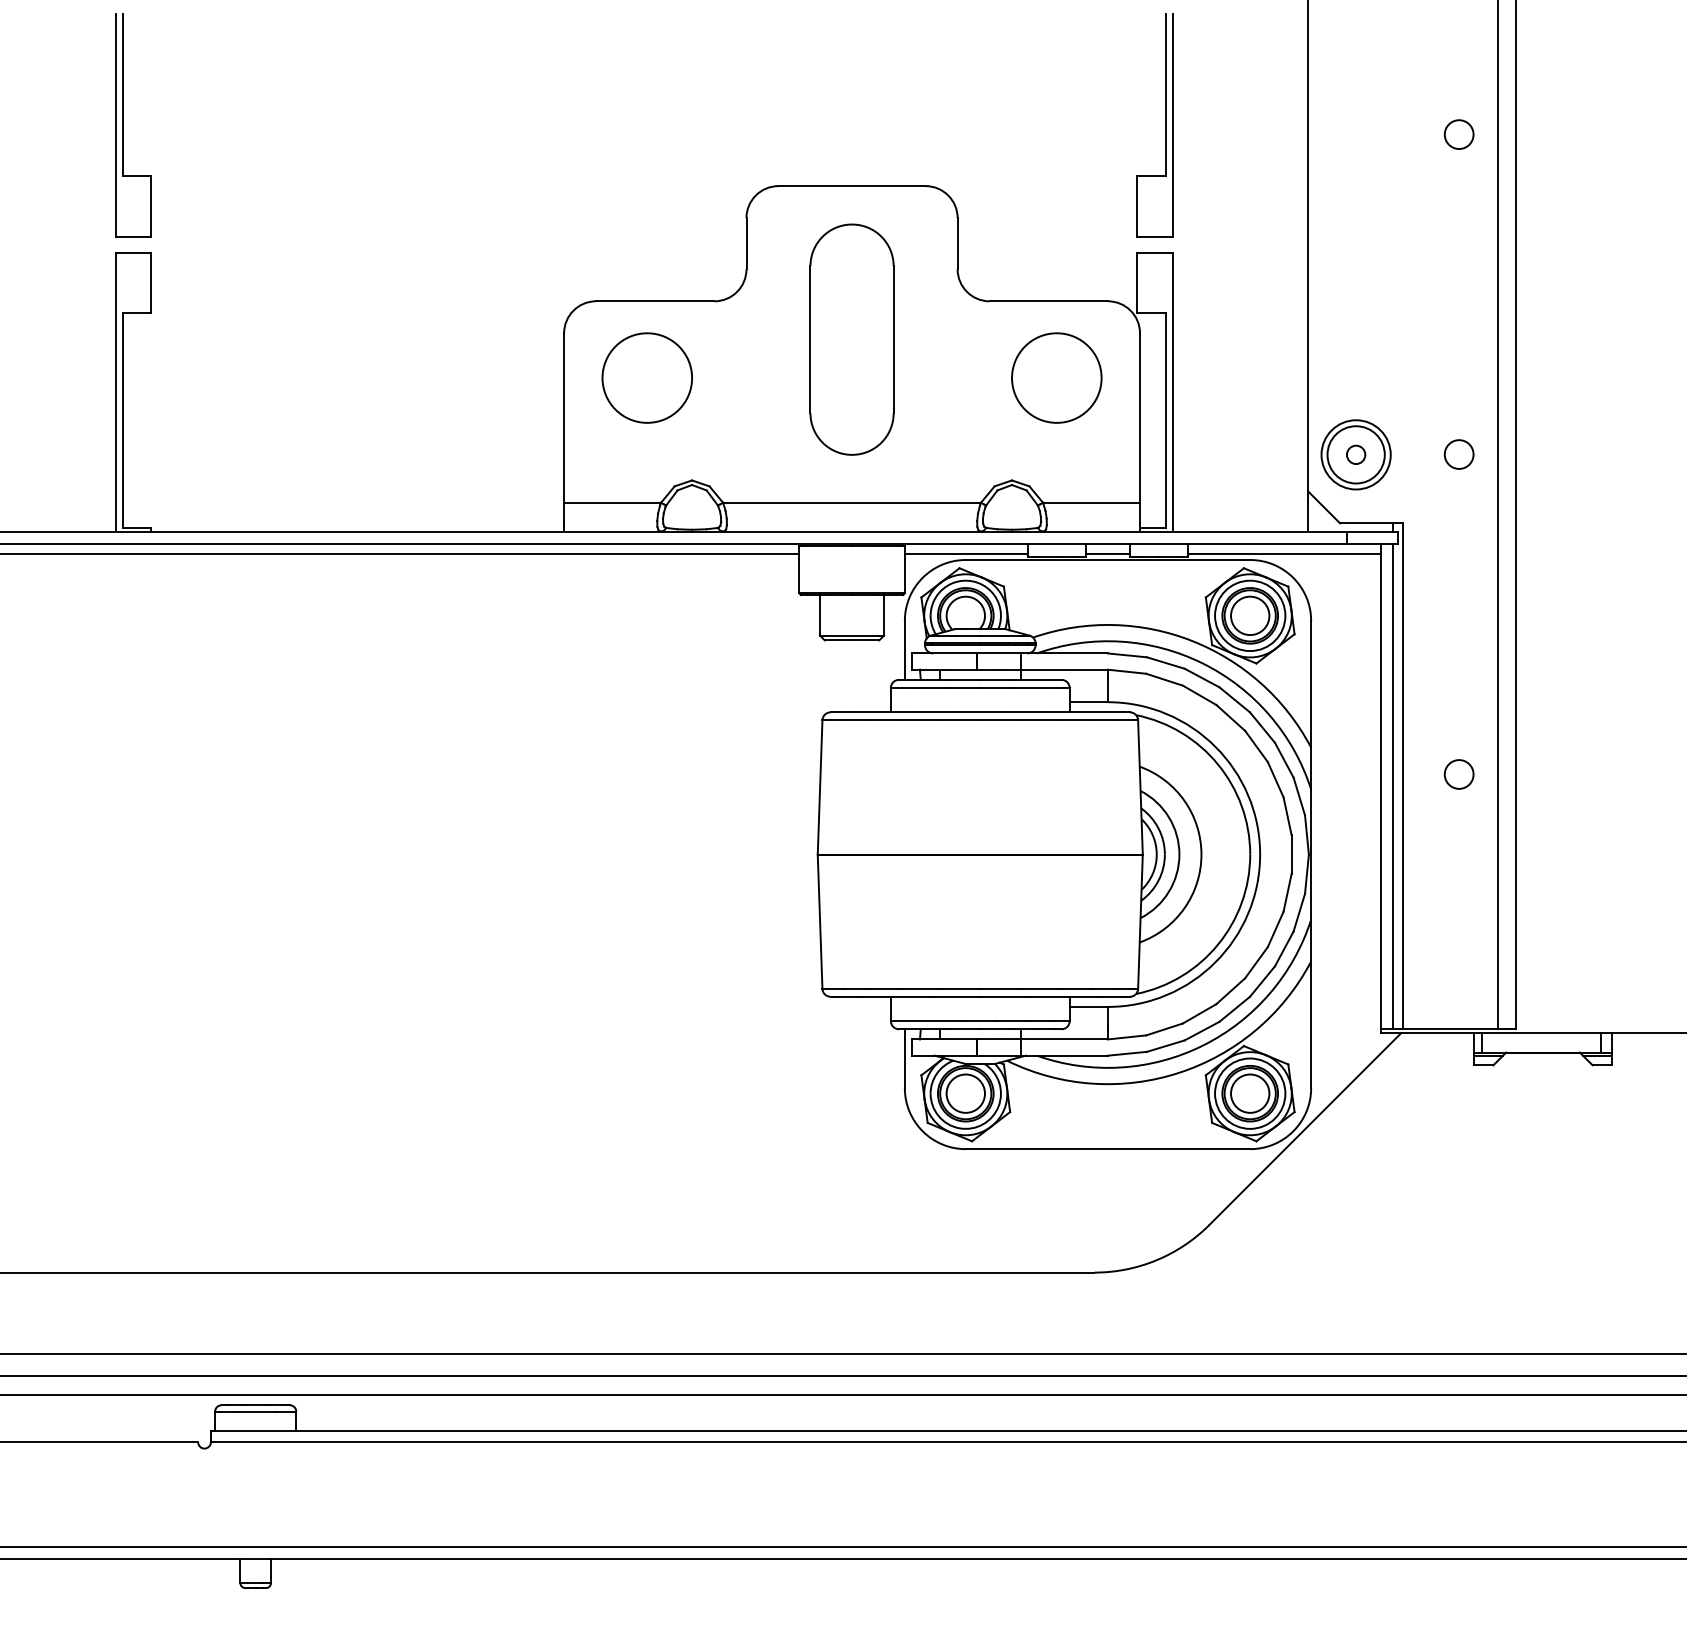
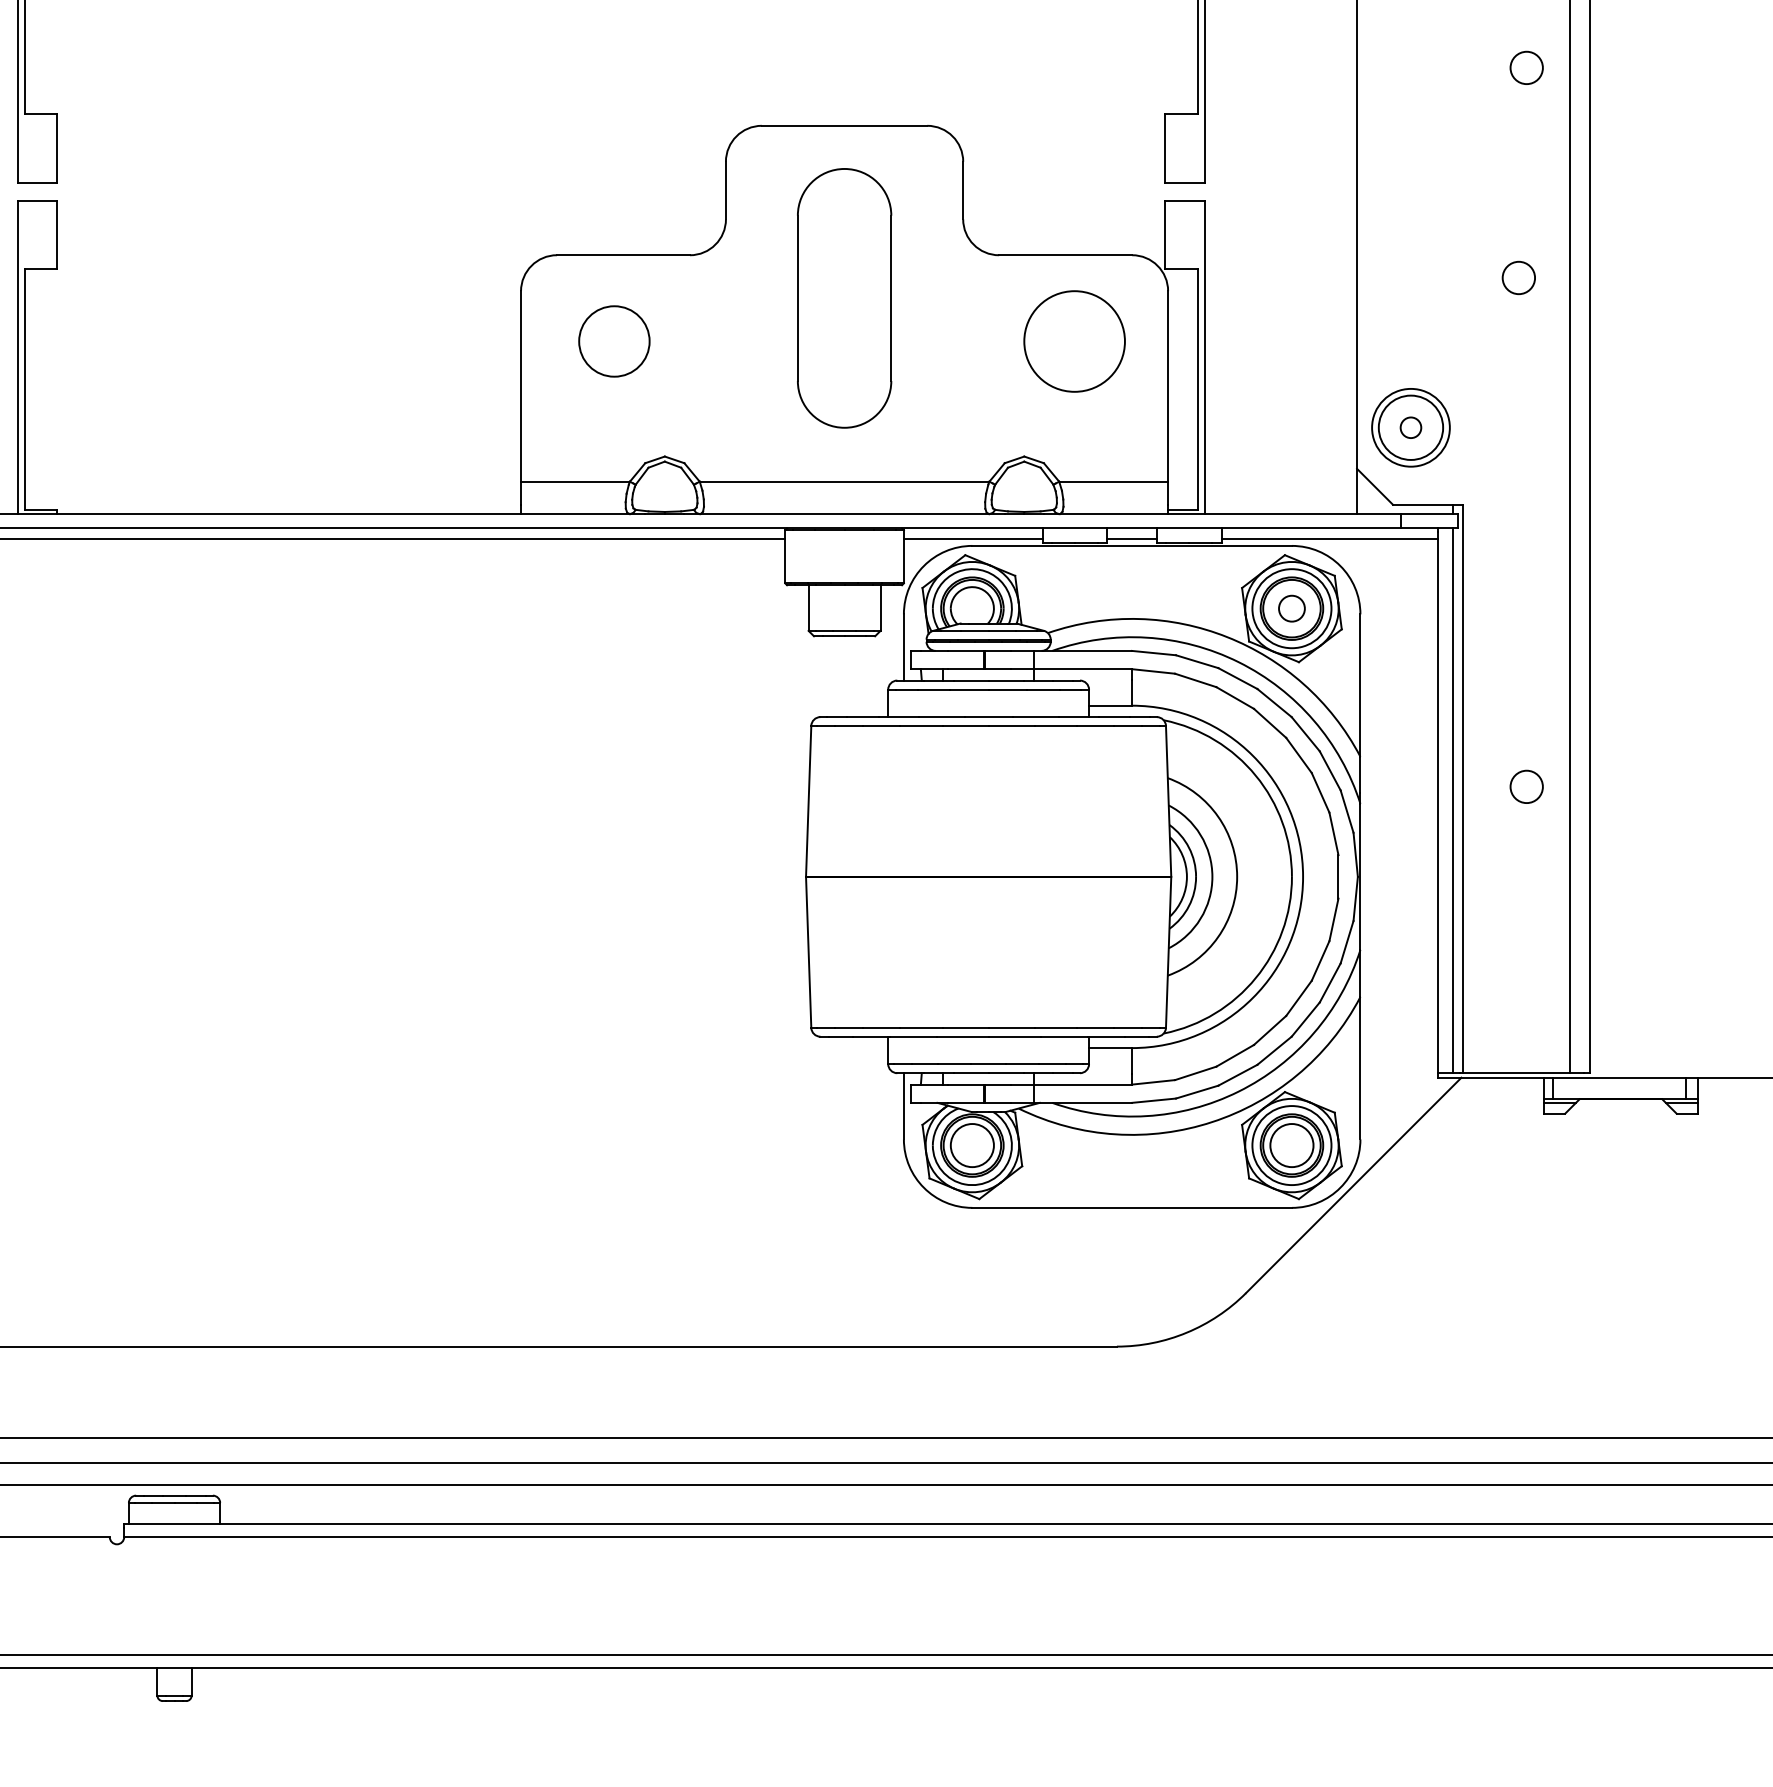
circle: (646, 377) -> (613, 340), size x0.7
circle: (1458, 454) -> (1518, 277), moved
circle: (1250, 615) -> (1292, 608), size x0.6

